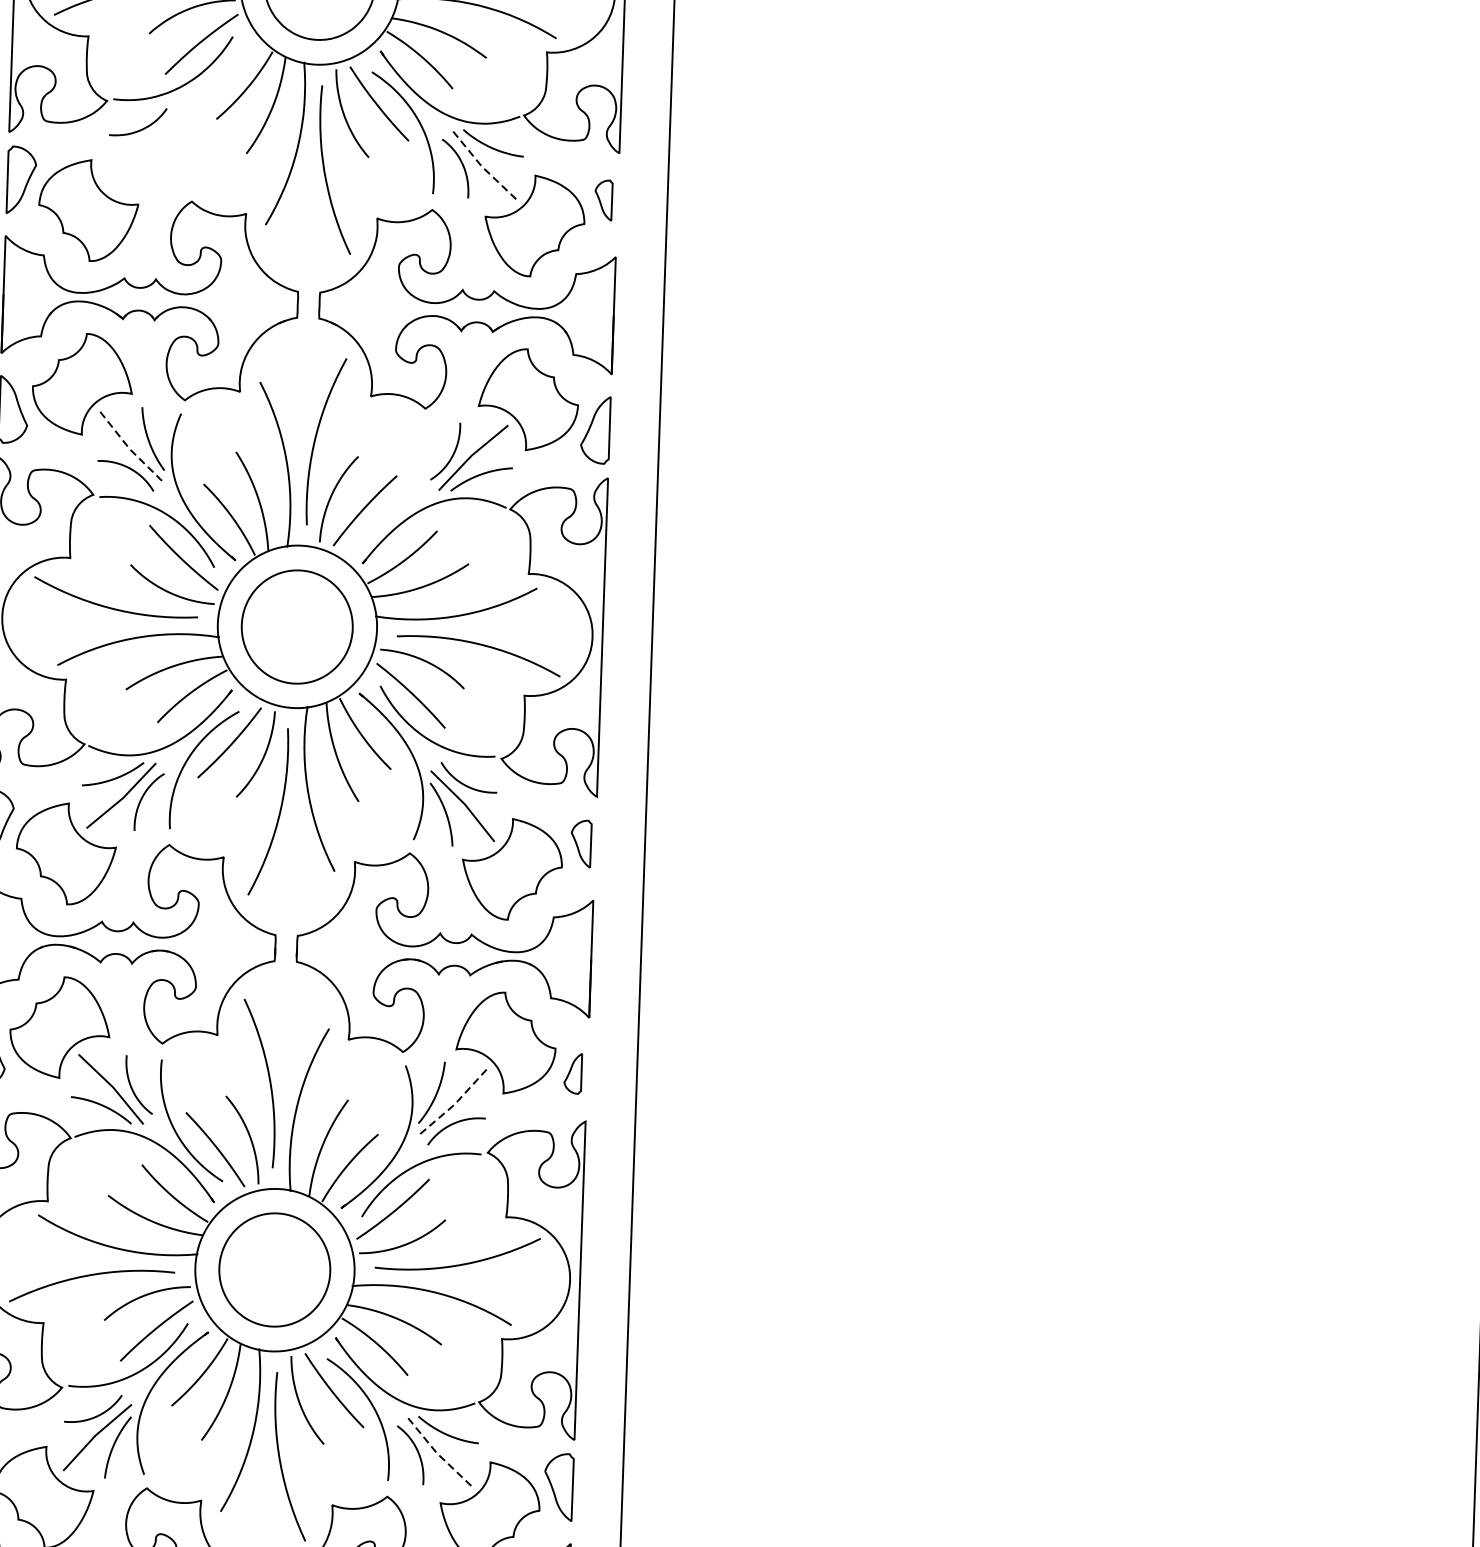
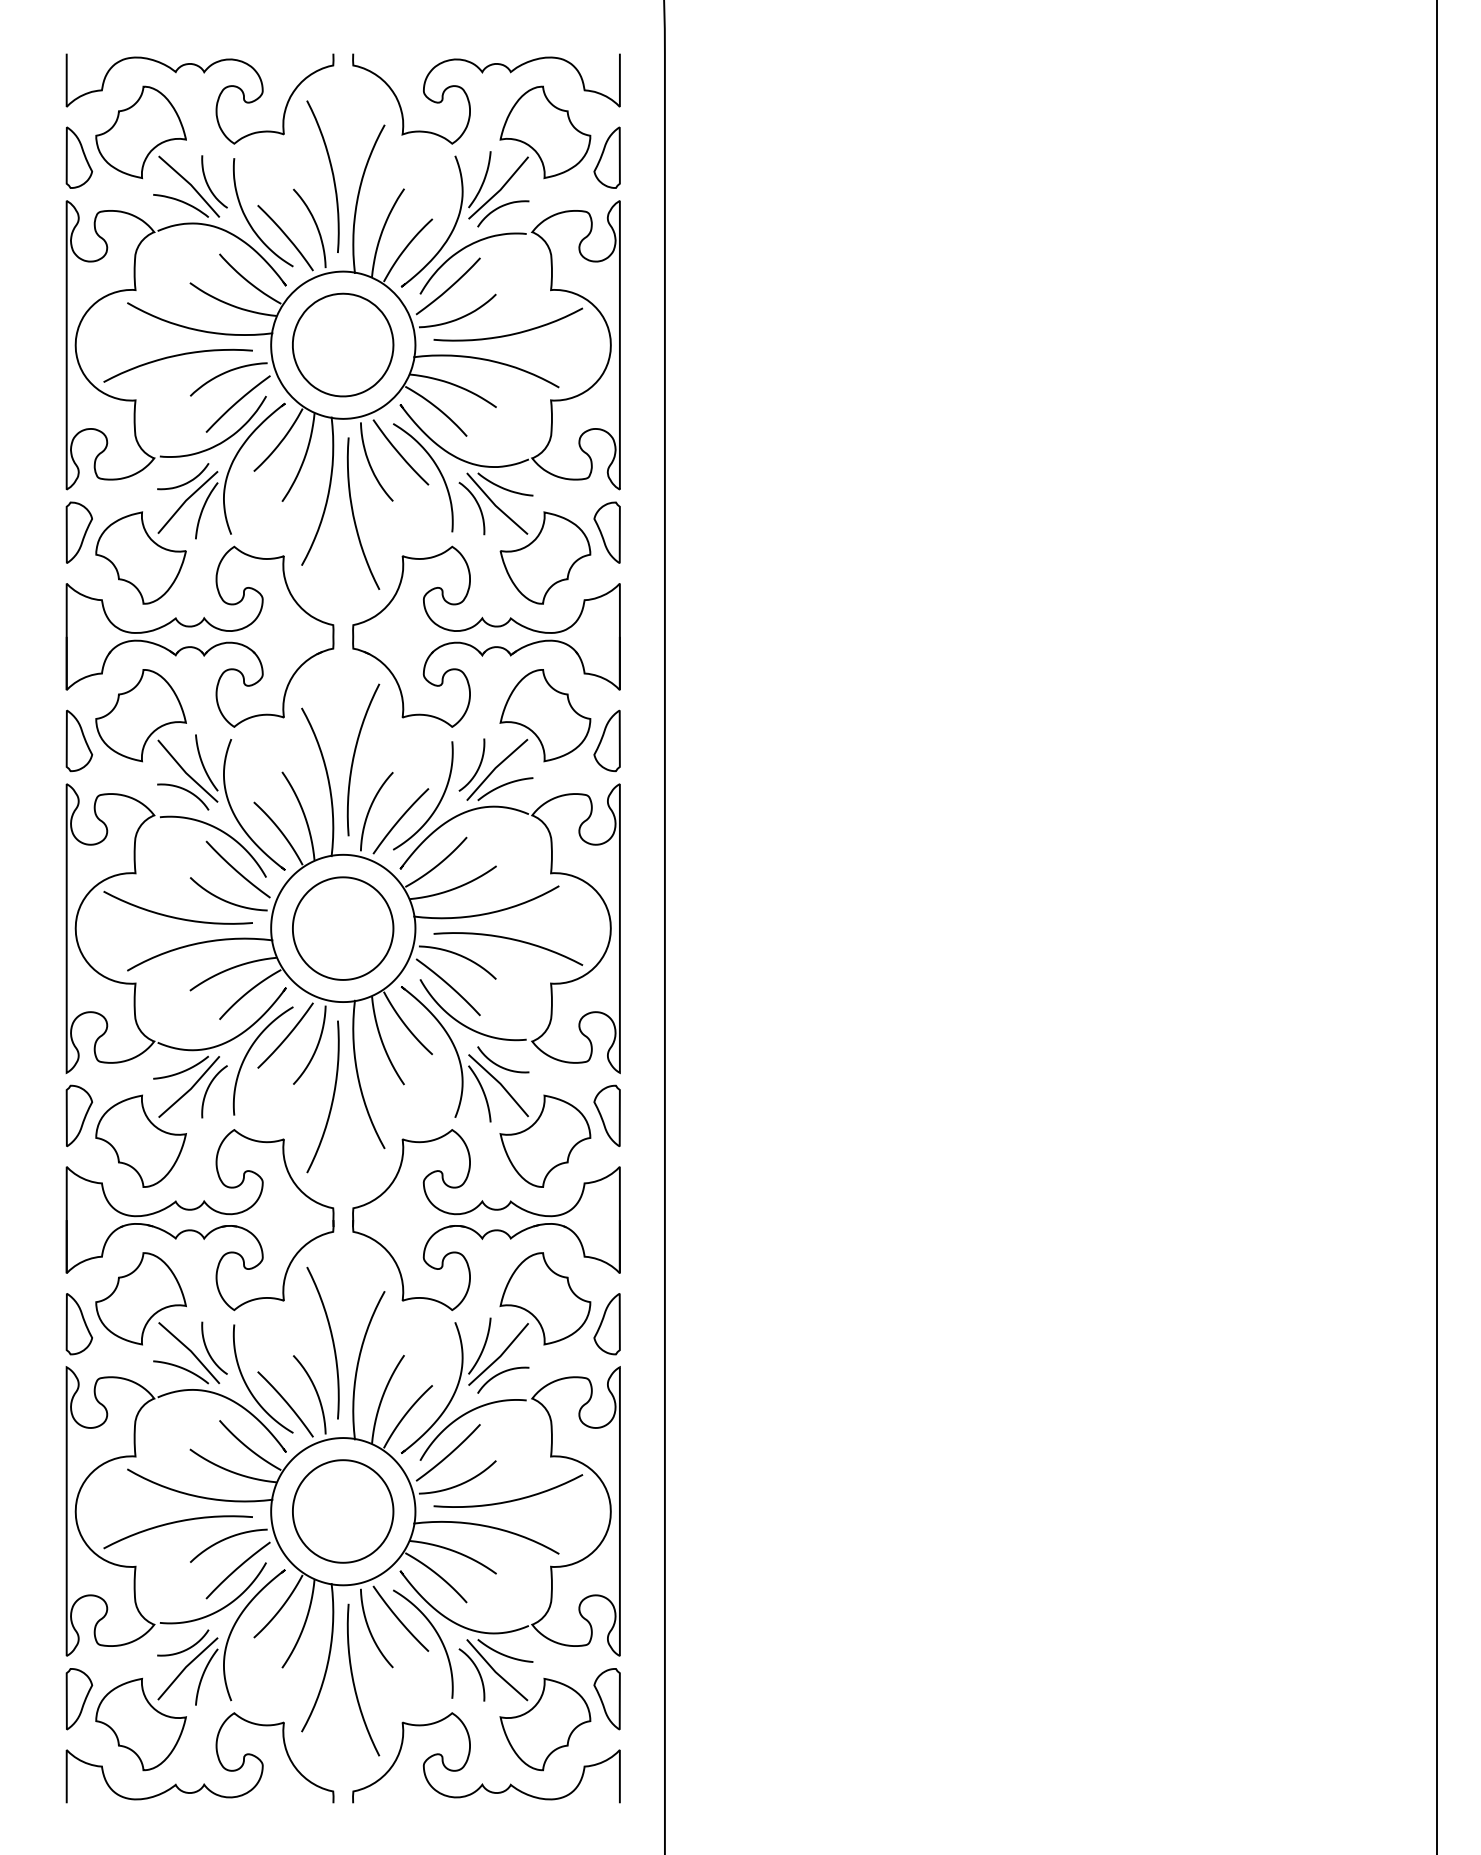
part: (180, 116) -> (221, 470), added
line: (481, 166) -> (495, 505), dashed -> solid
part: (603, 200) -> (606, 532), size x1.67
line: (130, 449) -> (186, 773), dashed -> solid
curve: (407, 491) -> (438, 802), added
part: (580, 843) -> (606, 1115), size x1.43
part: (572, 1073) -> (606, 1324), size x1.67
line: (454, 1105) -> (500, 1356), dashed -> solid
line: (436, 1453) -> (495, 1672), dashed -> solid

